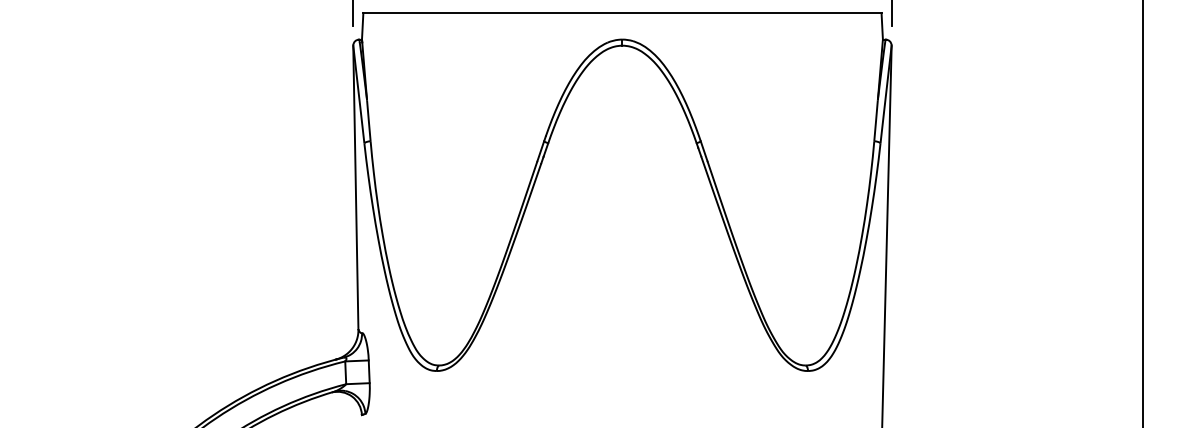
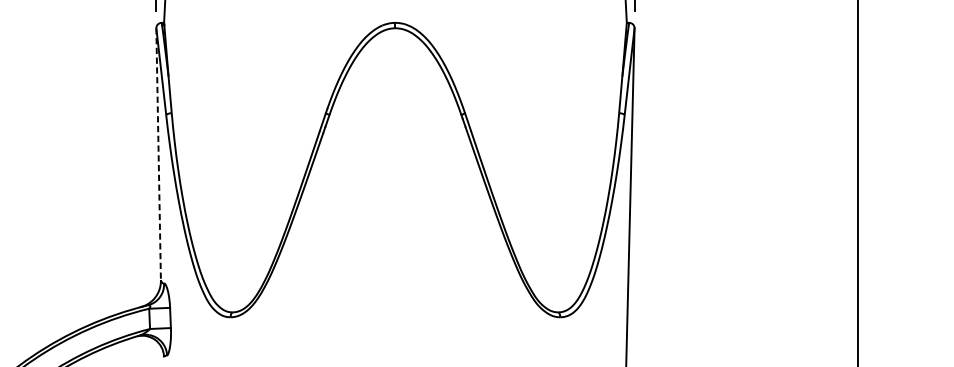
line: (355, 187) -> (158, 154), solid -> dashed

